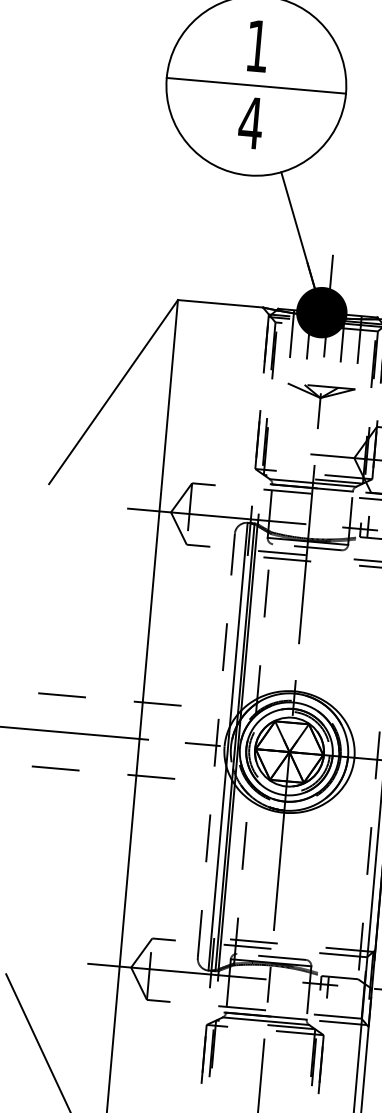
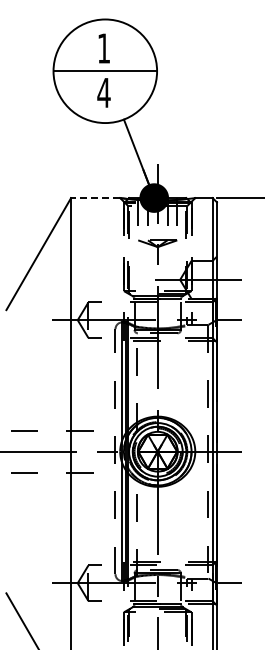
line: (220, 304) -> (95, 198), solid -> dashed

